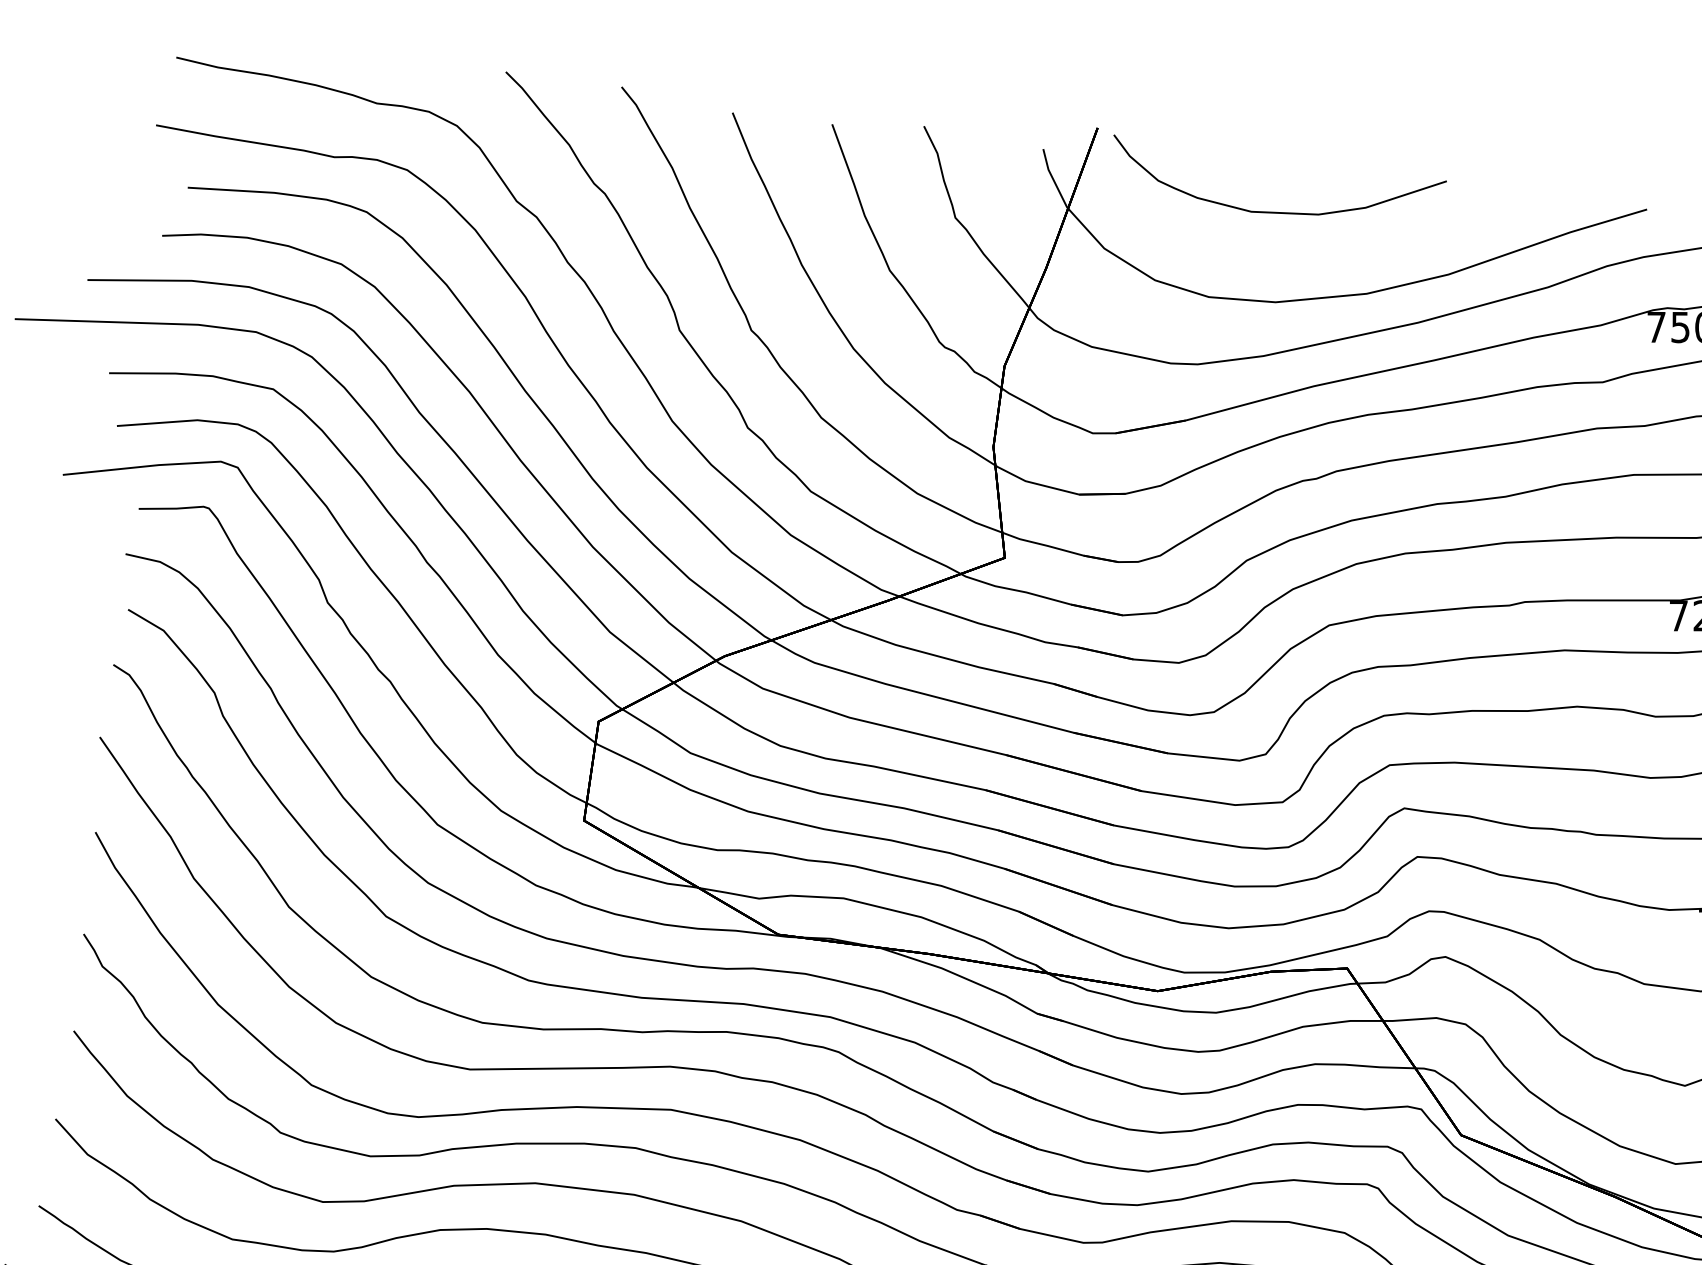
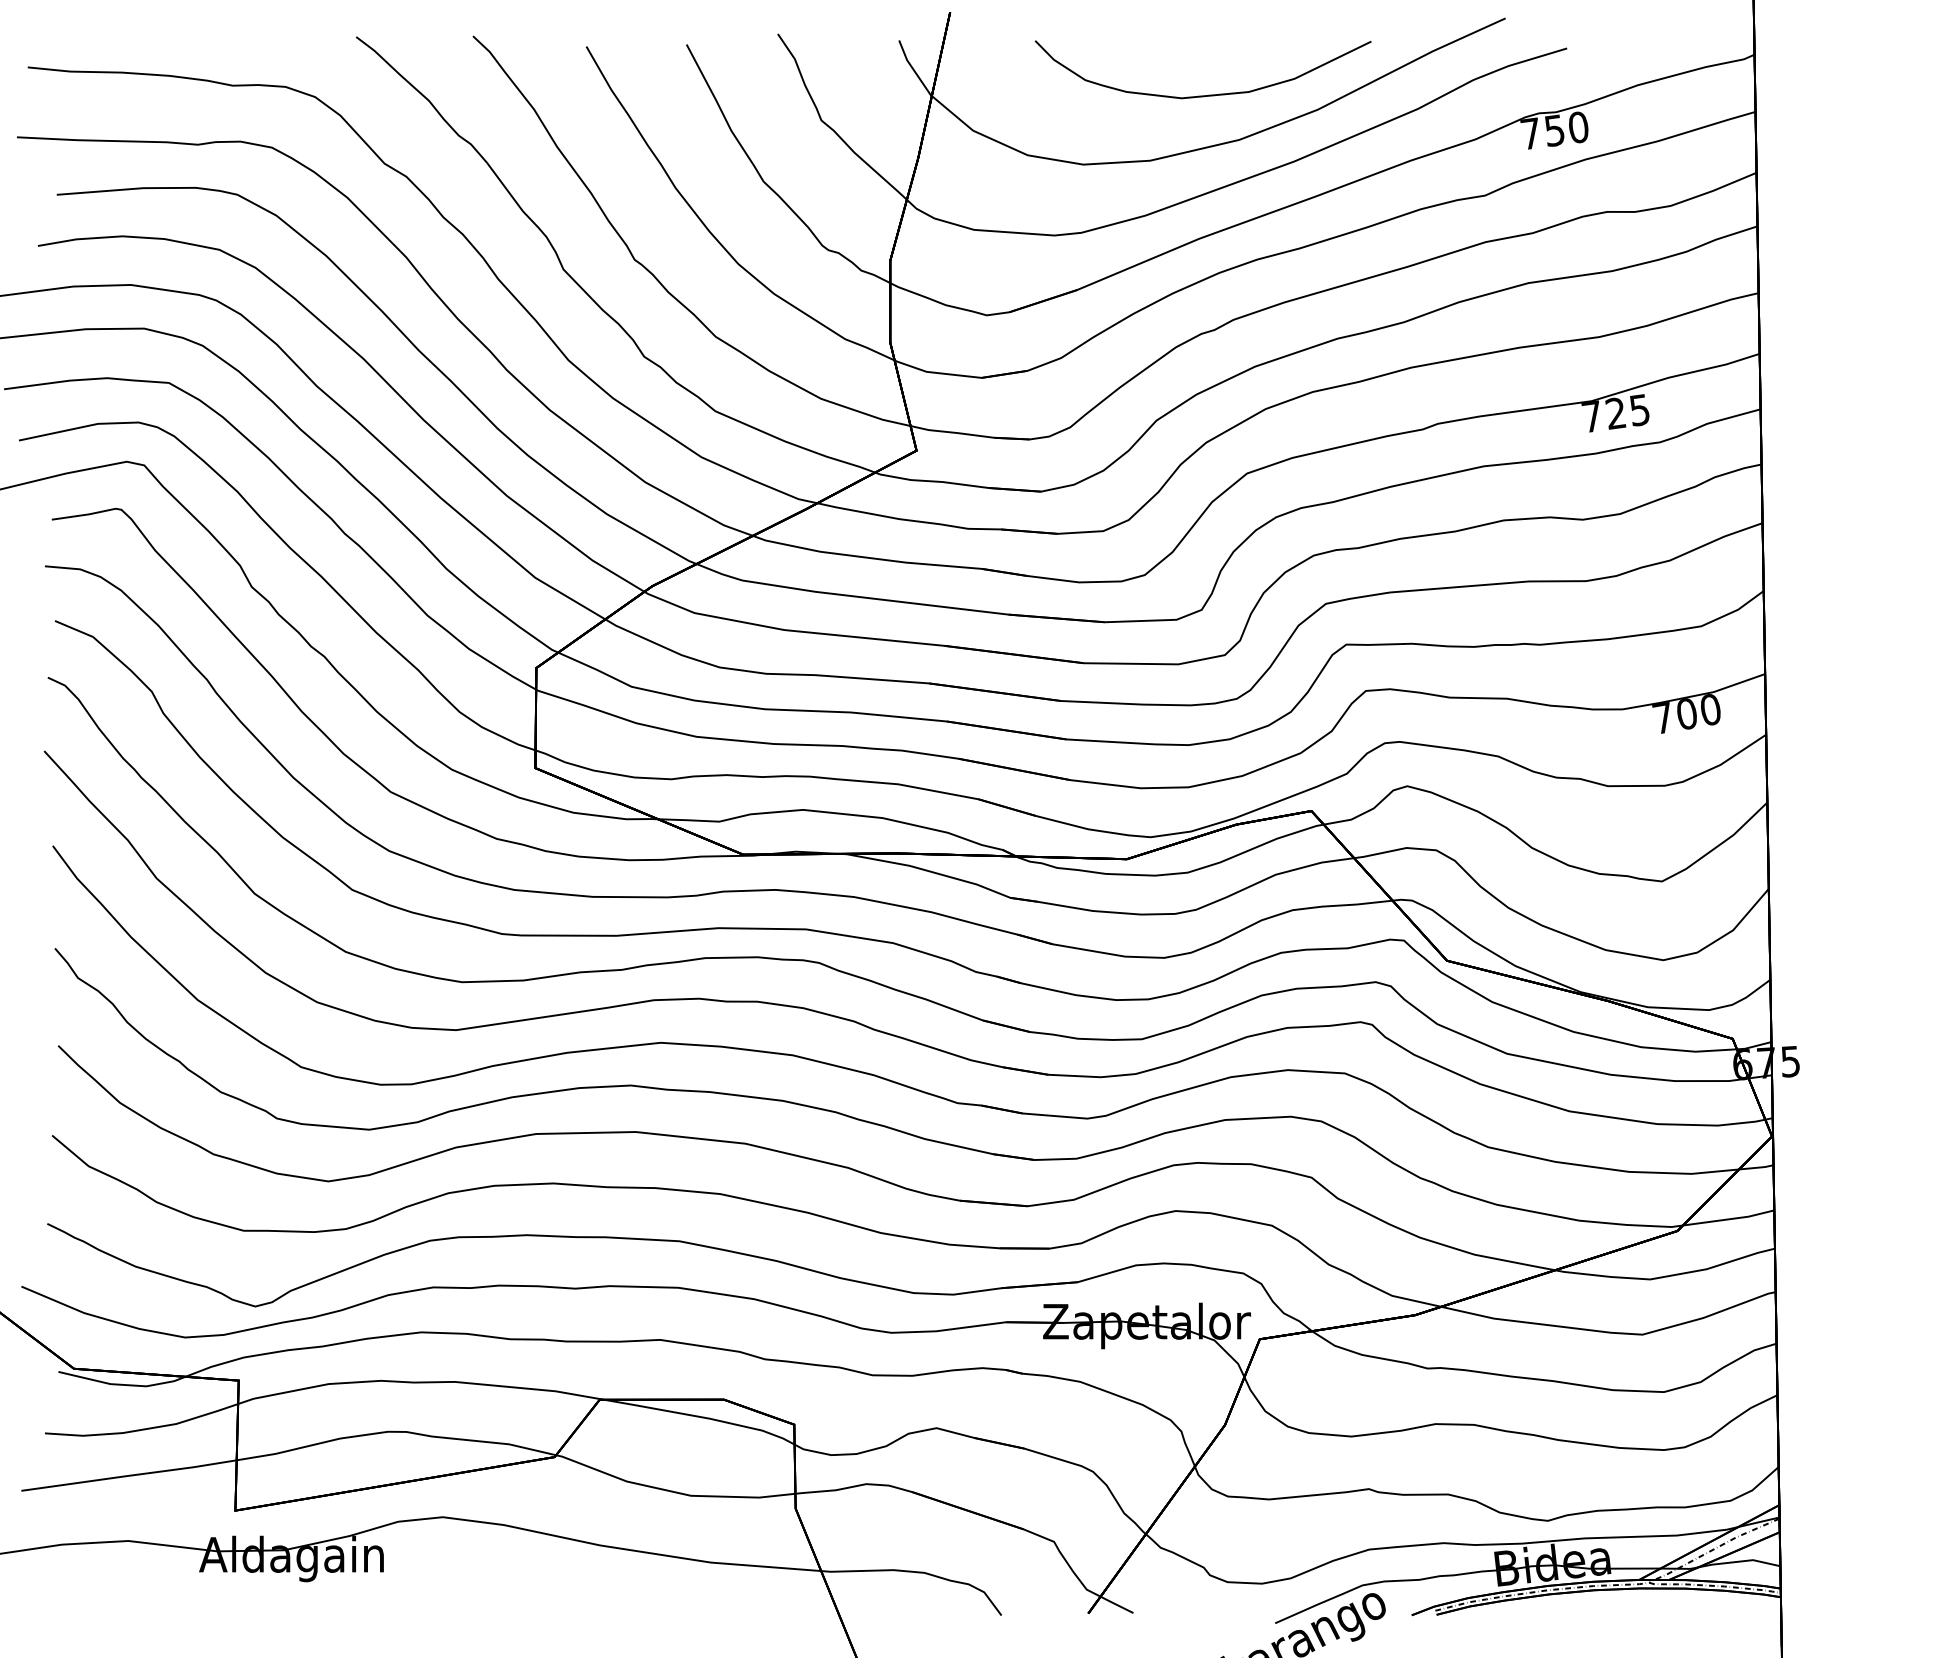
curve: (1278, 211) -> (1208, 94), moved

